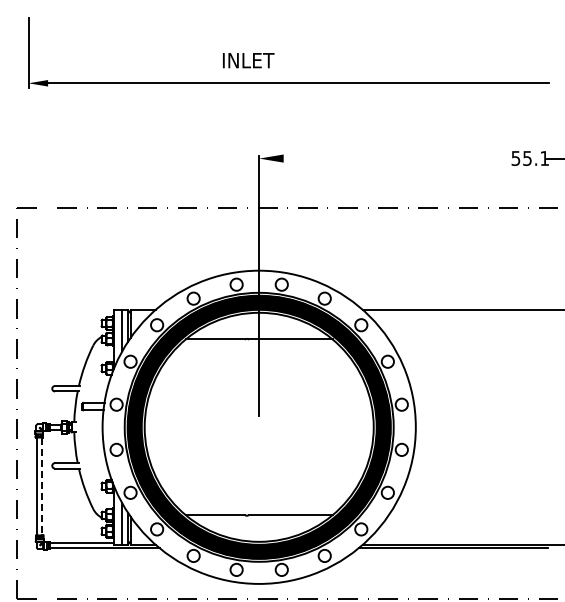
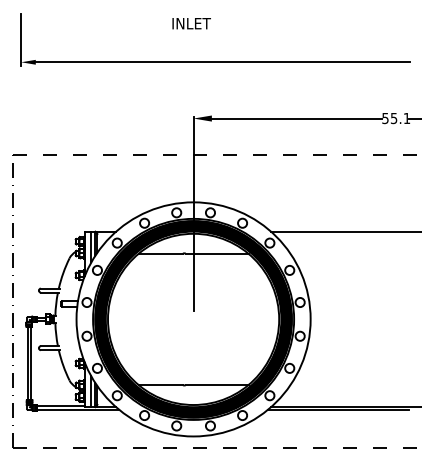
text: (248, 60) -> (191, 23), moved
line: (397, 158) -> (296, 118), added
line: (41, 487) -> (30, 364), dashed -> solid

